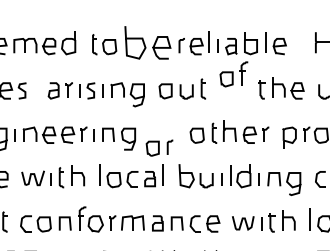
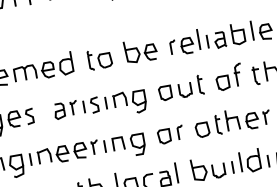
part: (147, 43) -> (140, 50), size x0.71
part: (233, 74) -> (228, 77), moved
part: (159, 147) -> (170, 134), moved

